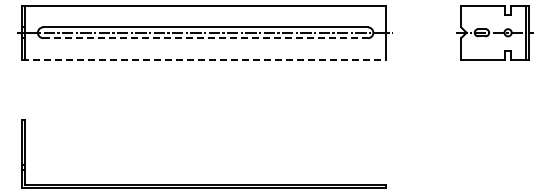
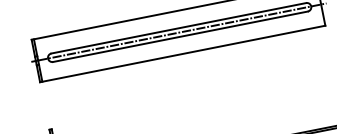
line: (206, 38) -> (181, 36), dashed -> solid
line: (204, 59) -> (182, 53), dashed -> solid

